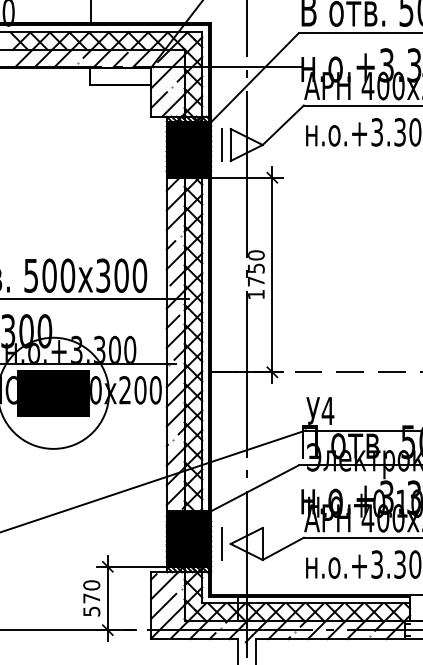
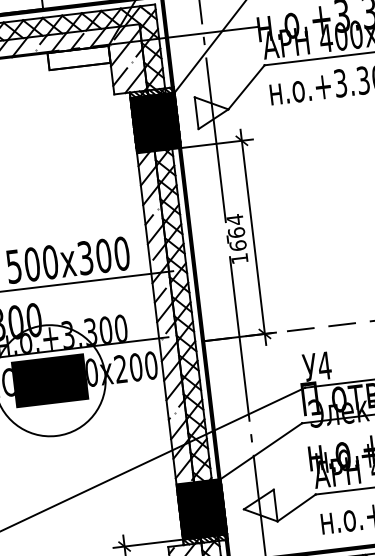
line: (222, 145) -> (188, 114), removed
text: (255, 268) -> (235, 232), 1750 -> 1664
line: (222, 543) -> (235, 509), removed

